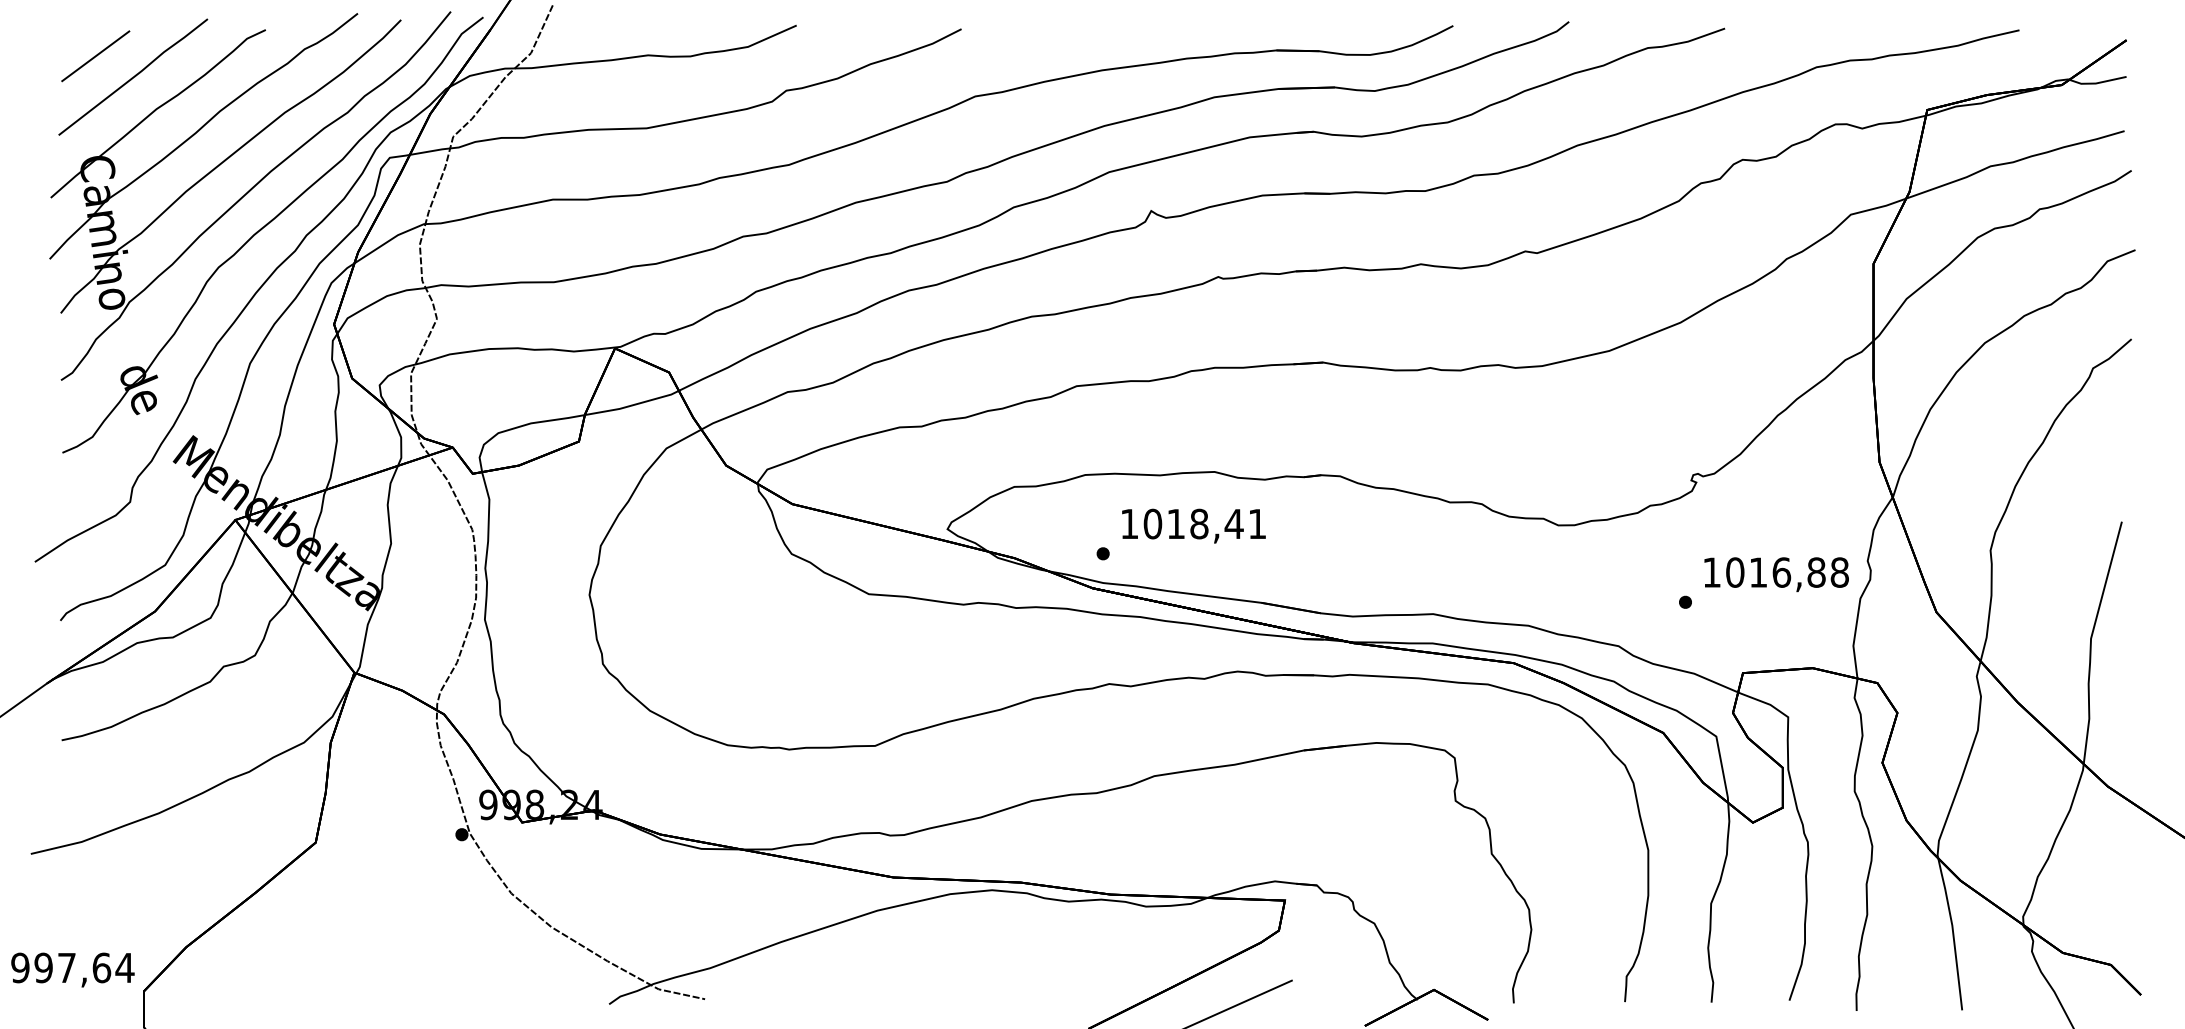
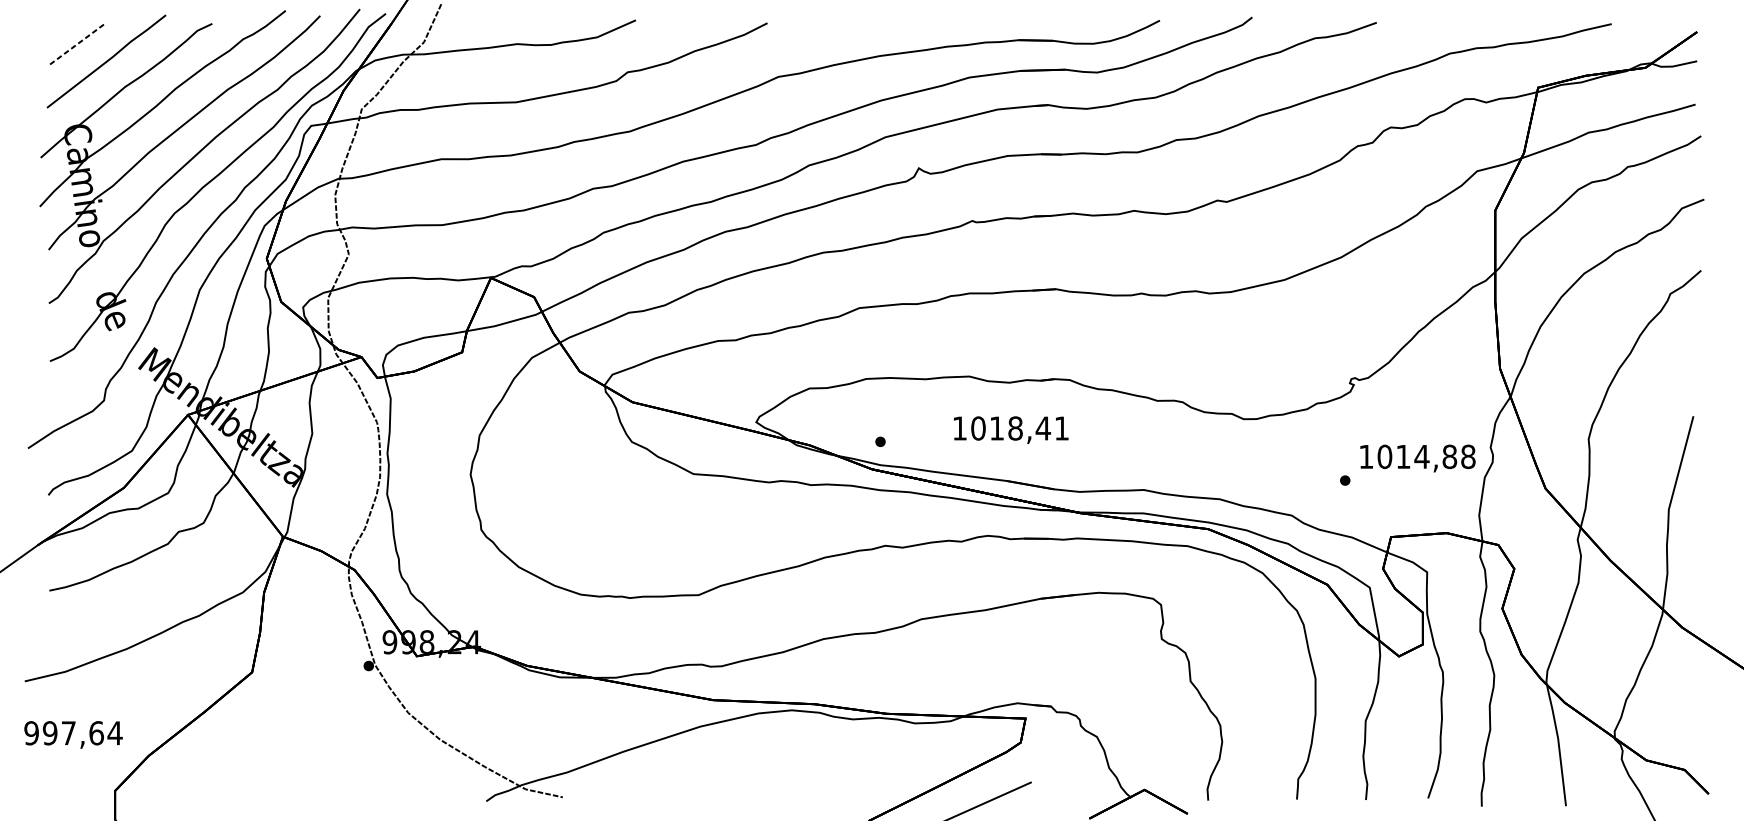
line: (95, 56) -> (76, 45), solid -> dashed
text: (1193, 525) -> (1010, 429), moved
text: (1781, 572) -> (1421, 456), 1016,88 -> 1014,88
text: (72, 969) -> (73, 734), moved

